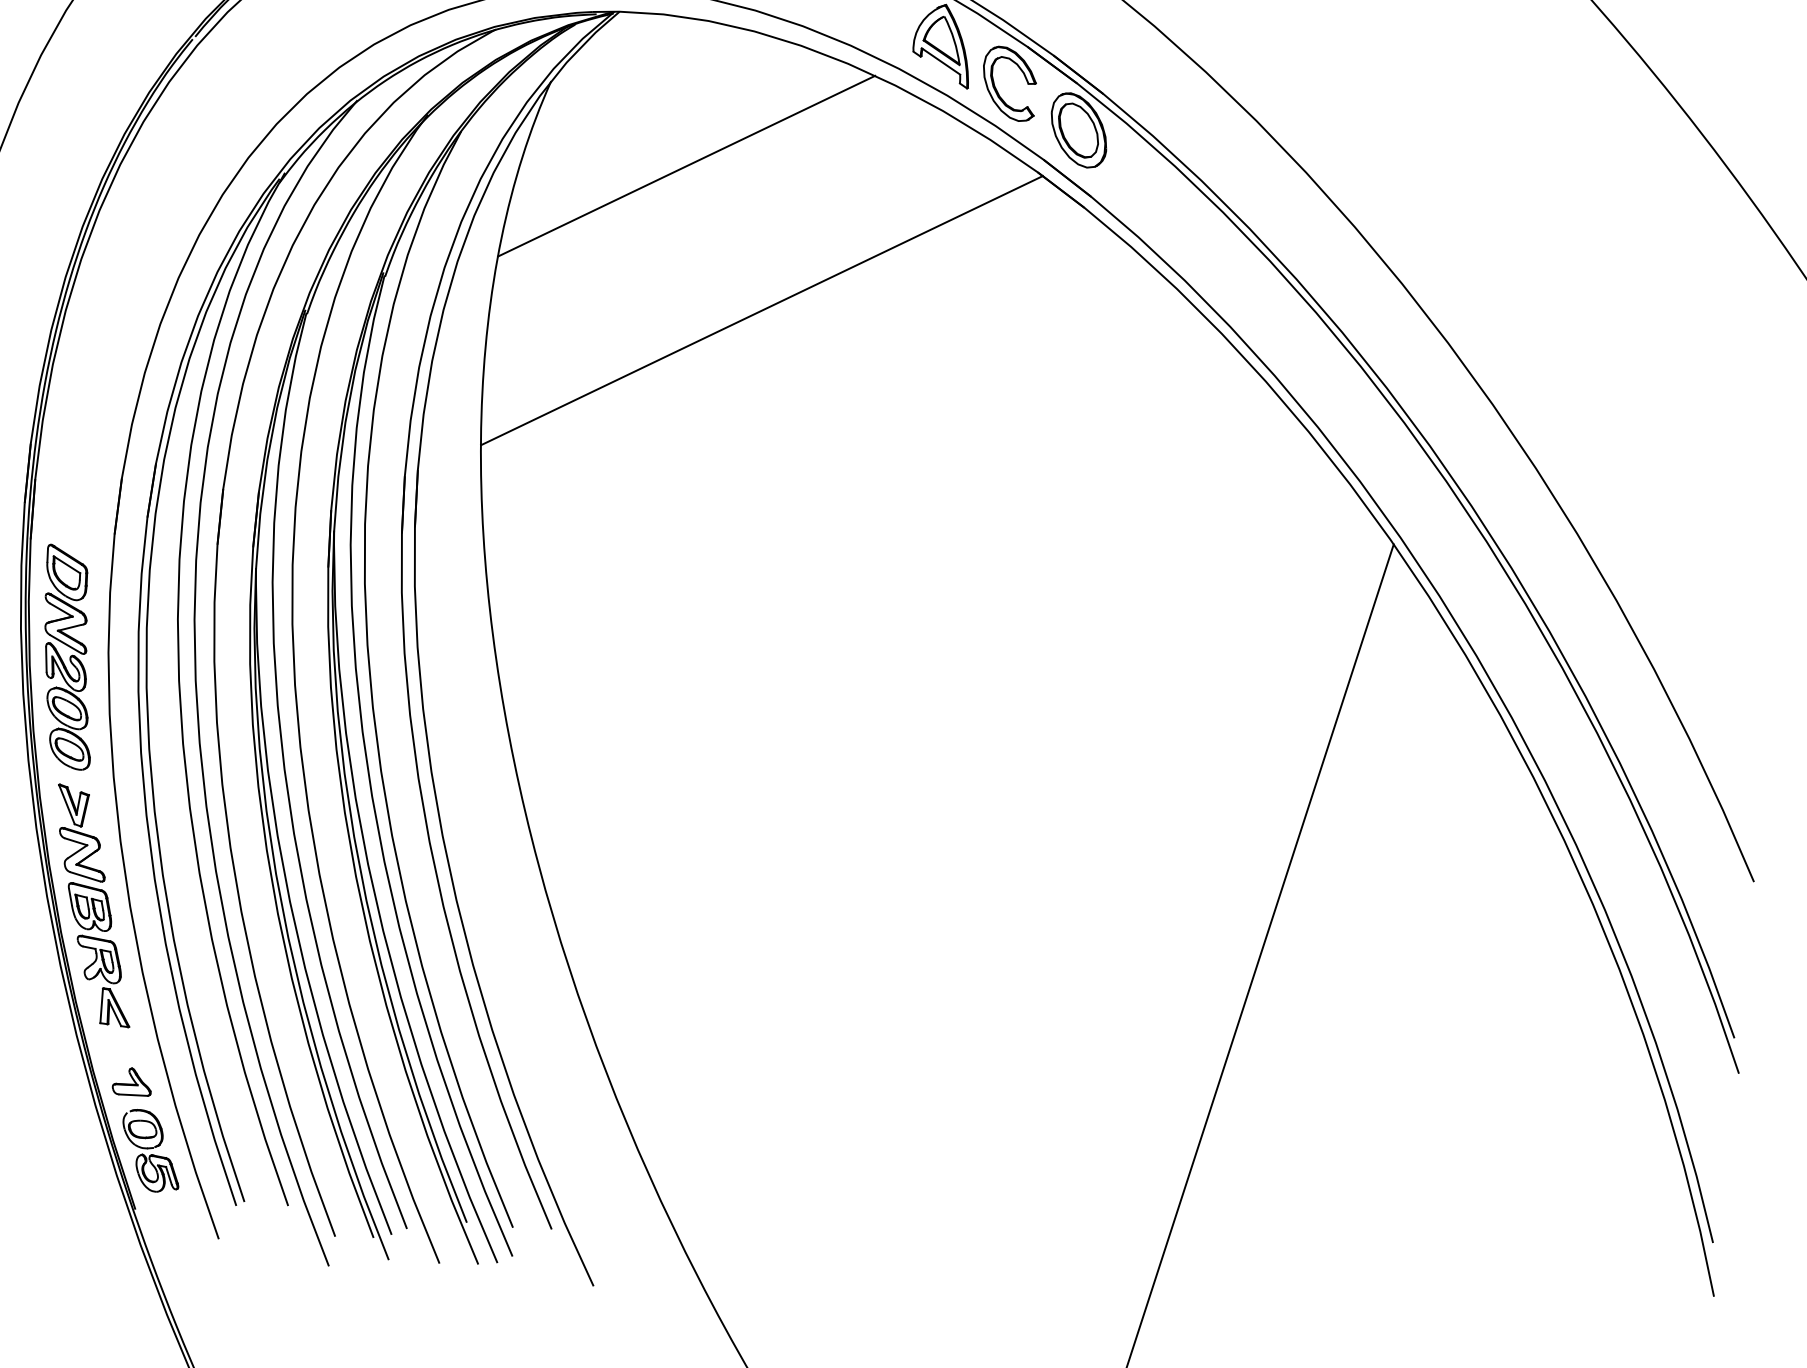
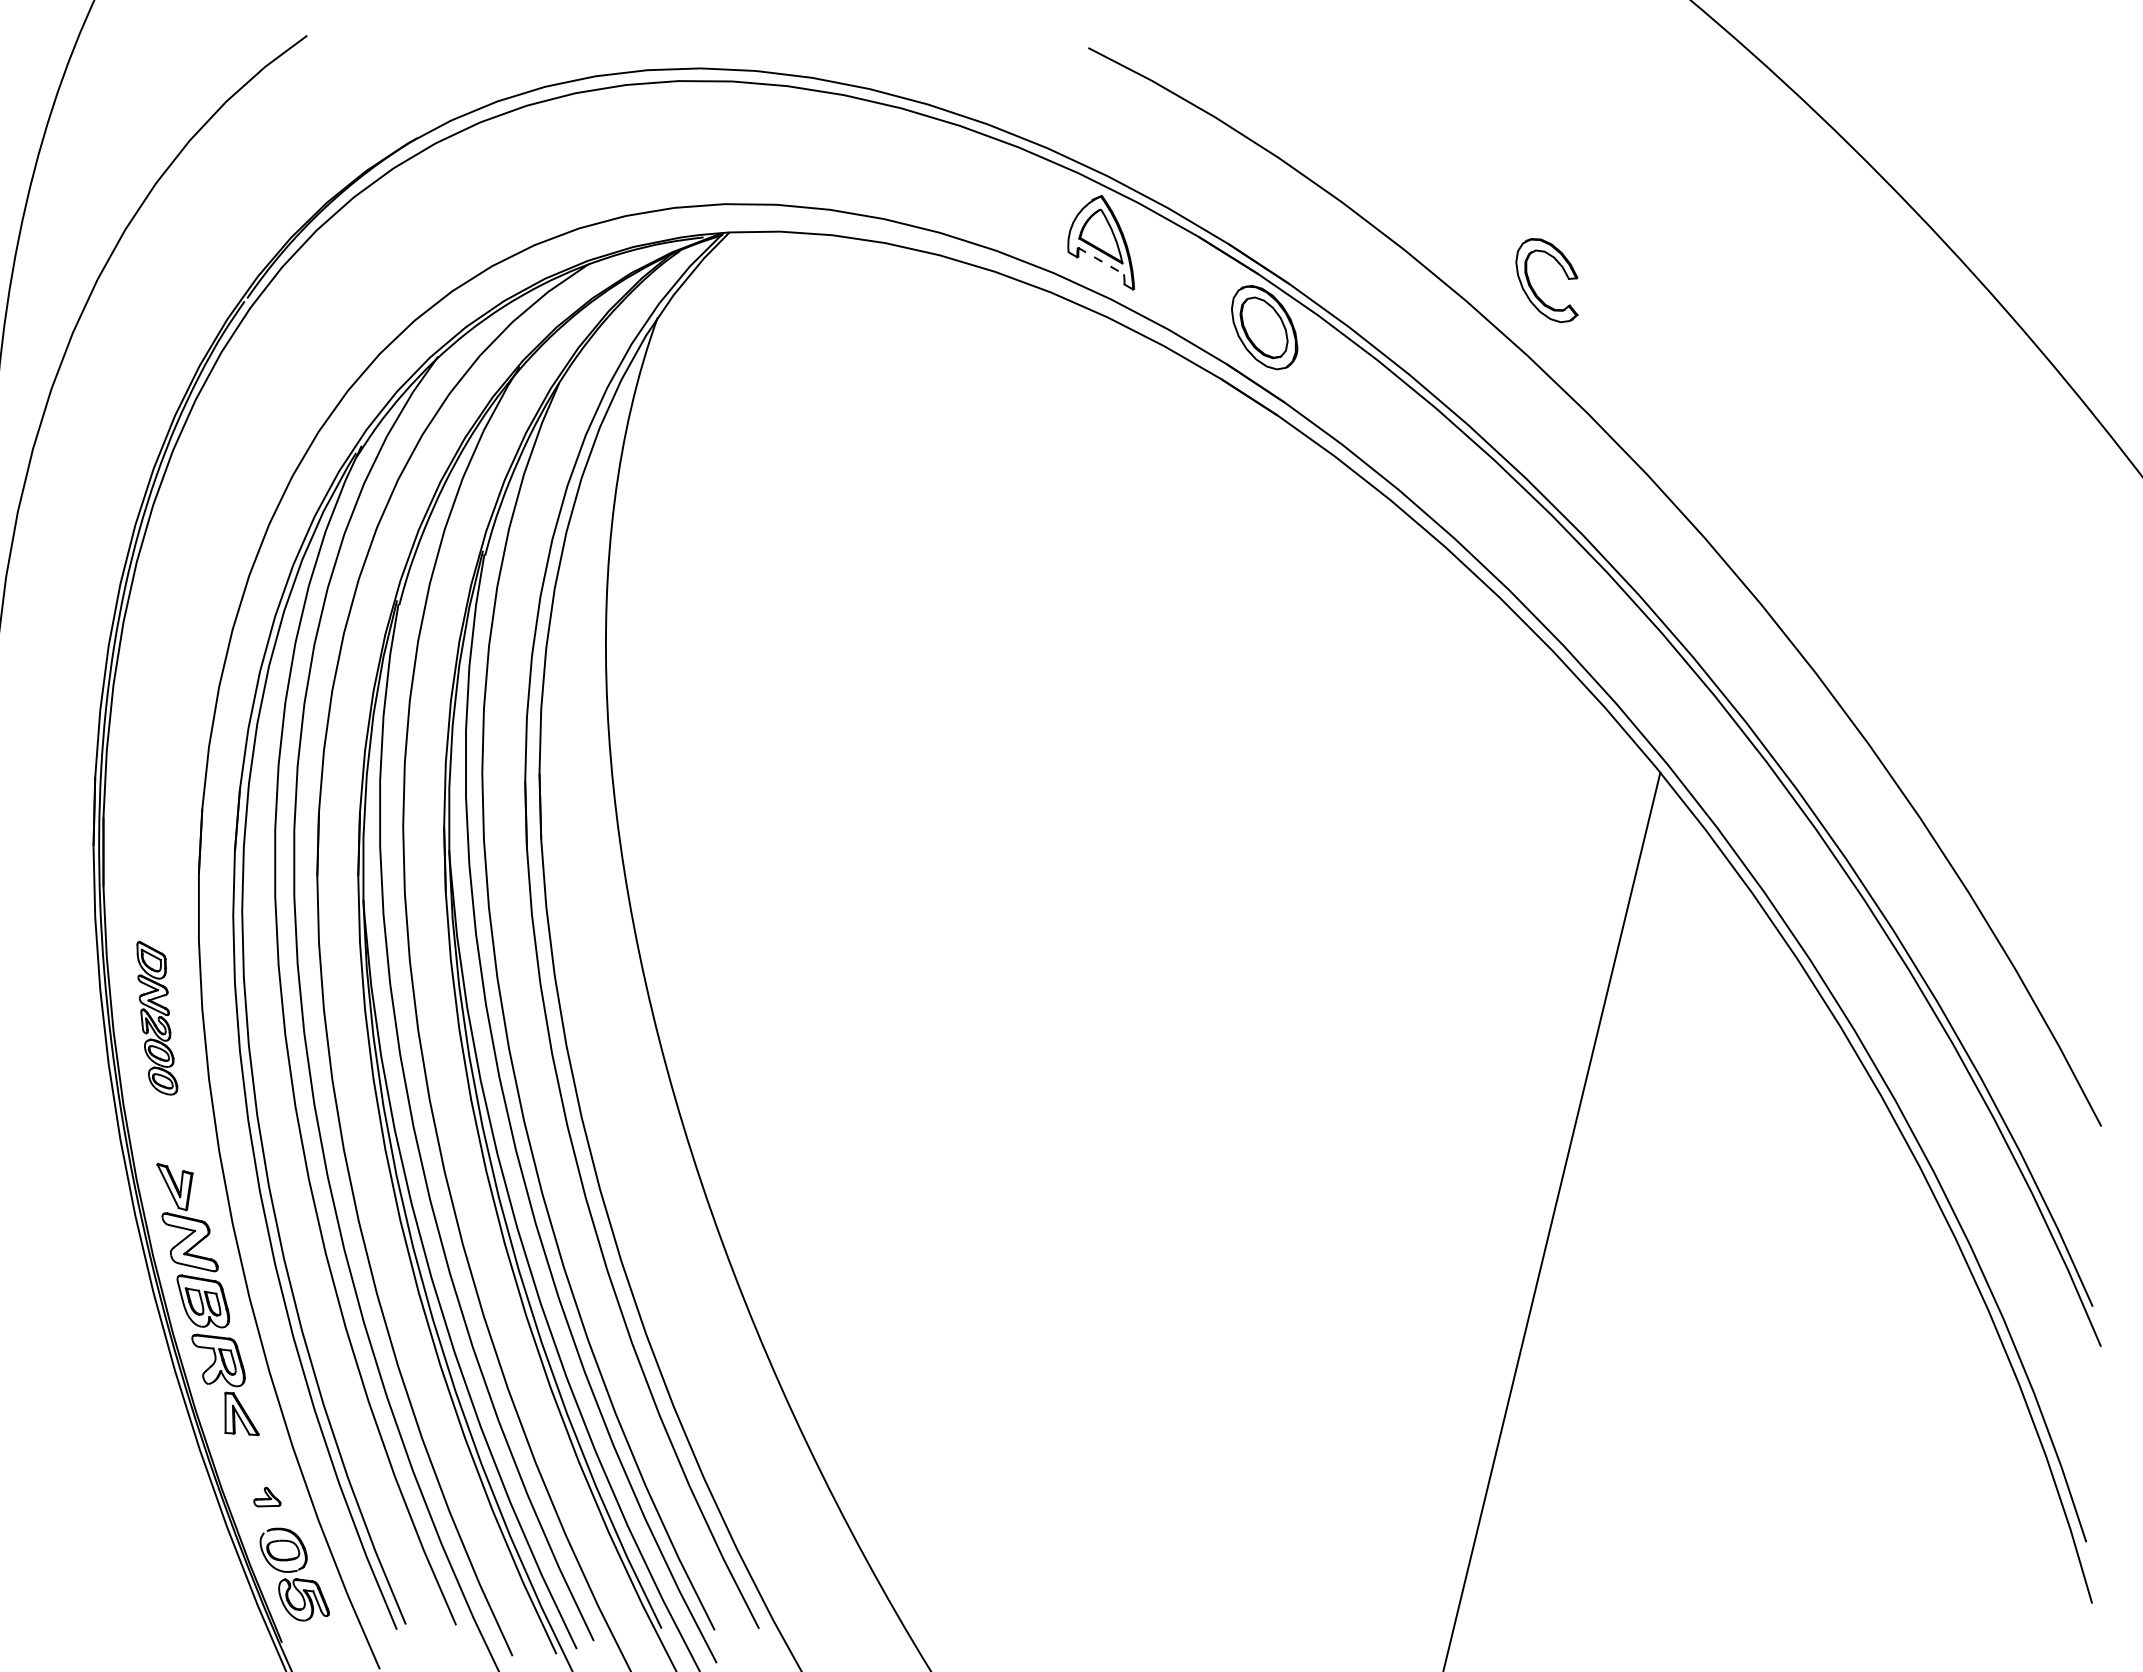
line: (940, 61) -> (1100, 260), solid -> dashed
part: (997, 90) -> (1534, 289), moved
line: (686, 165) -> (819, 402), removed
line: (762, 310) -> (918, 560), removed
part: (68, 657) -> (157, 1018), size x0.6
part: (132, 1081) -> (267, 1496), size x0.6

